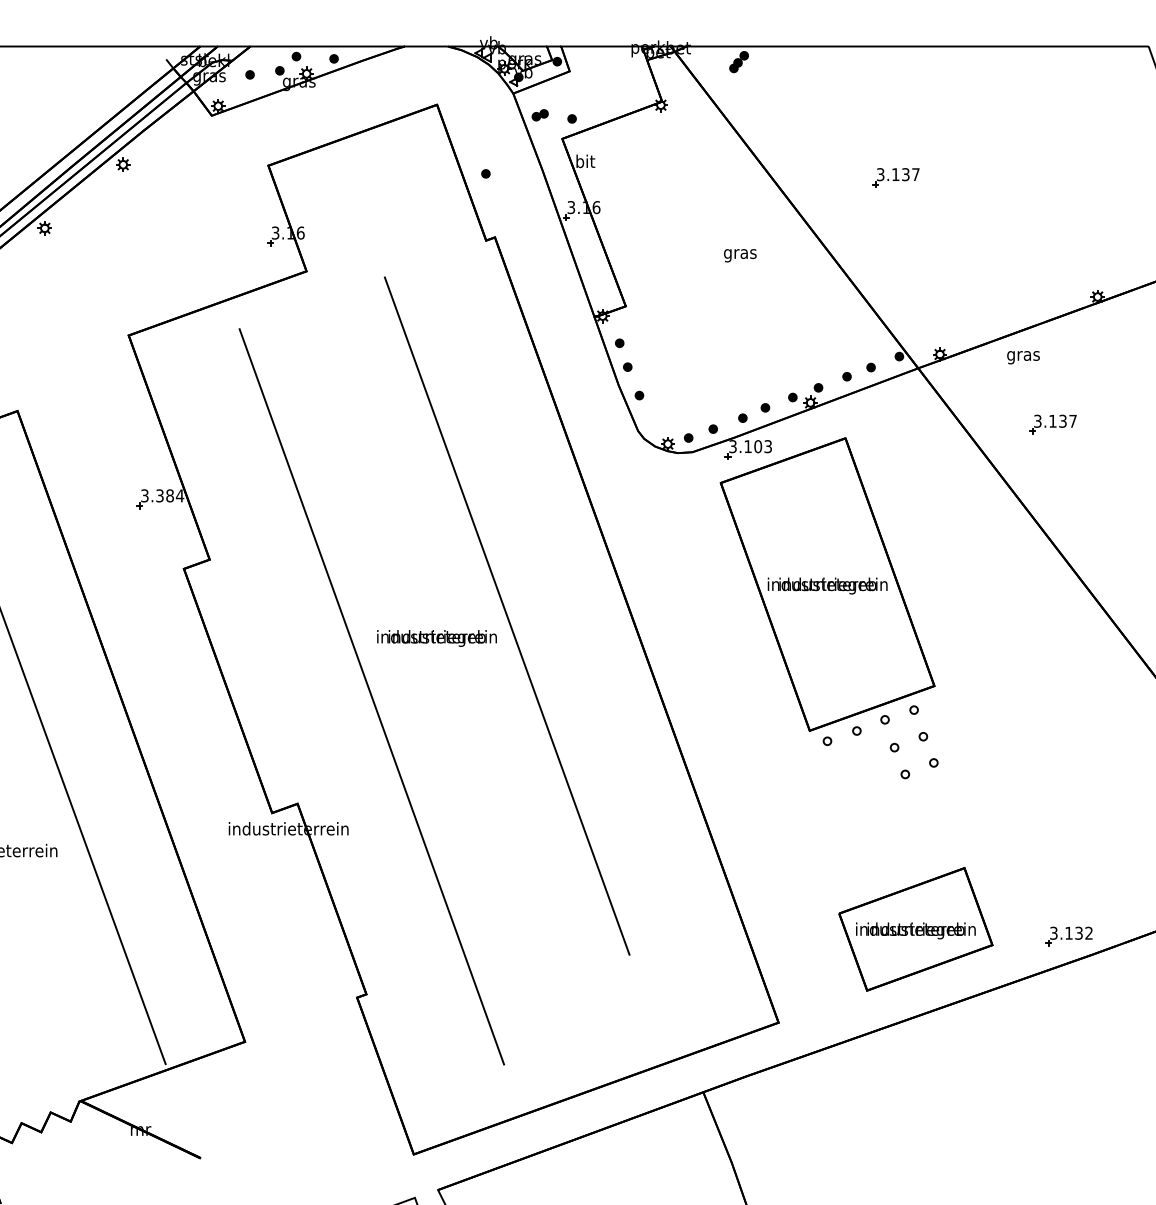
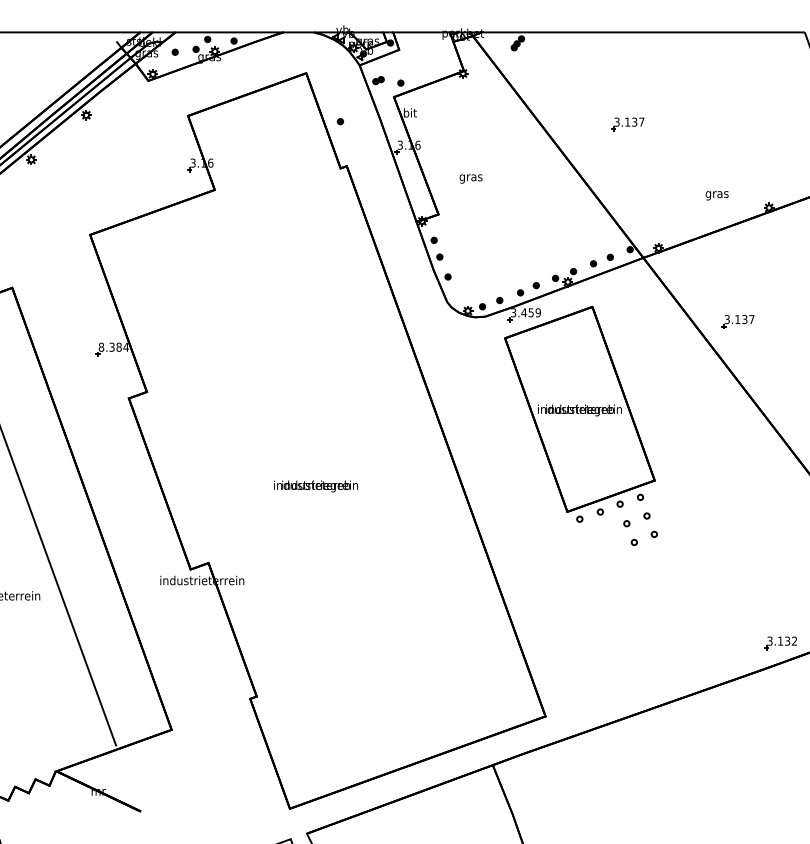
text: (740, 255) -> (471, 178), moved
text: (1023, 357) -> (717, 195), moved
part: (1052, 424) -> (737, 321), moved
text: (757, 446) -> (530, 312), 3.103 -> 3.459
text: (144, 495) -> (101, 347), 3.384 -> 8.384
line: (506, 615) -> (354, 431), removed
text: (436, 638) -> (315, 486), moved
line: (371, 696) -> (260, 487), removed
part: (915, 929) -> (641, 651), removed
part: (1068, 936) -> (780, 643), moved

